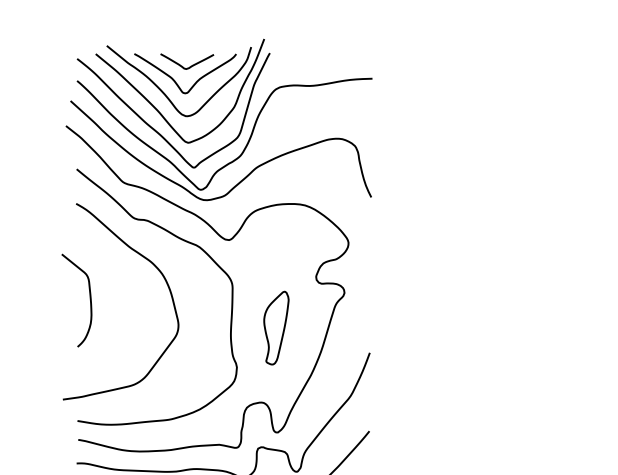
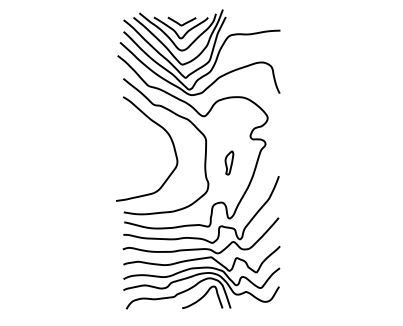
curve: (88, 296) -> (129, 146), removed
part: (276, 327) -> (229, 162), size x0.6

